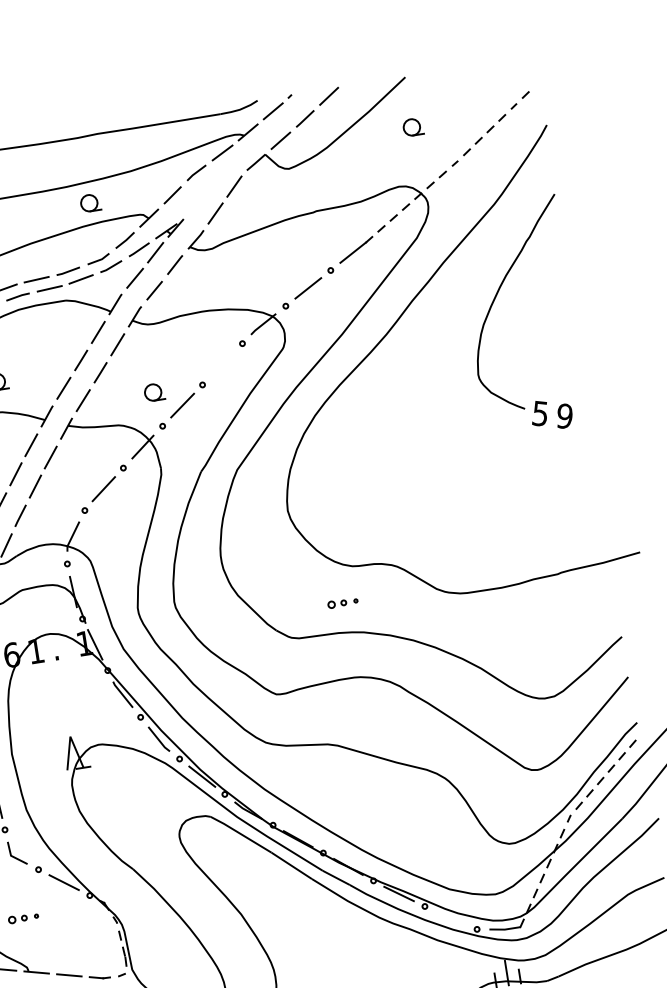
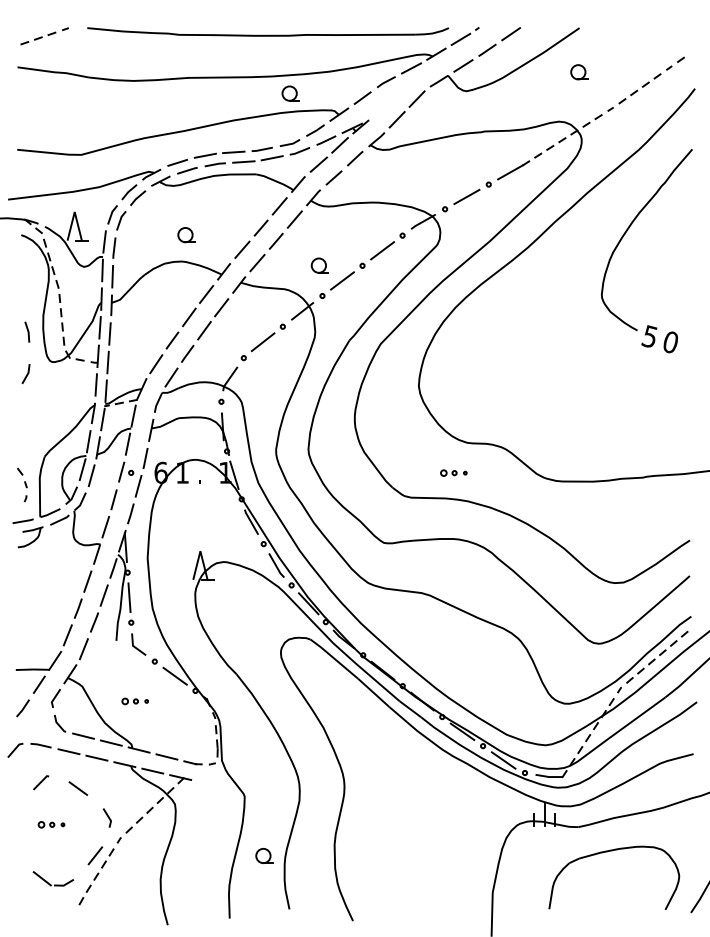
line: (222, 364) -> (382, 250), added
text: (564, 416) -> (670, 342), 9 -> 0
line: (450, 919) -> (503, 760), added

